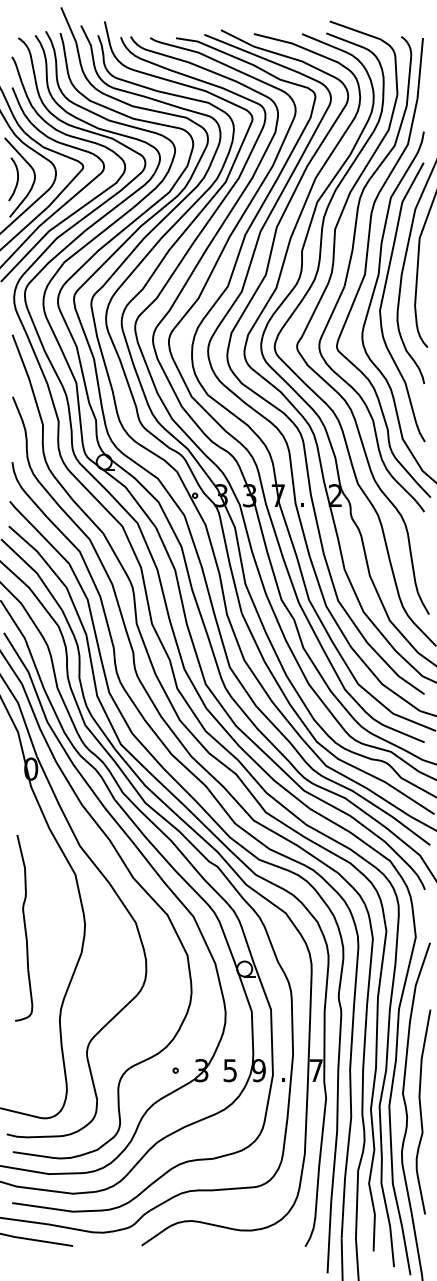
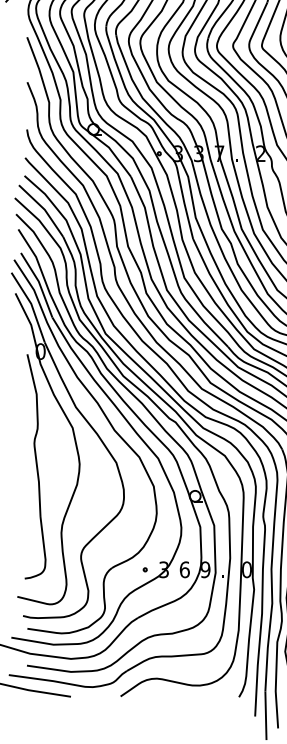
part: (23, 927) -> (35, 466), size x1.67
text: (230, 1070) -> (184, 569), 5 -> 6
text: (316, 1070) -> (247, 569), 7 -> 0

